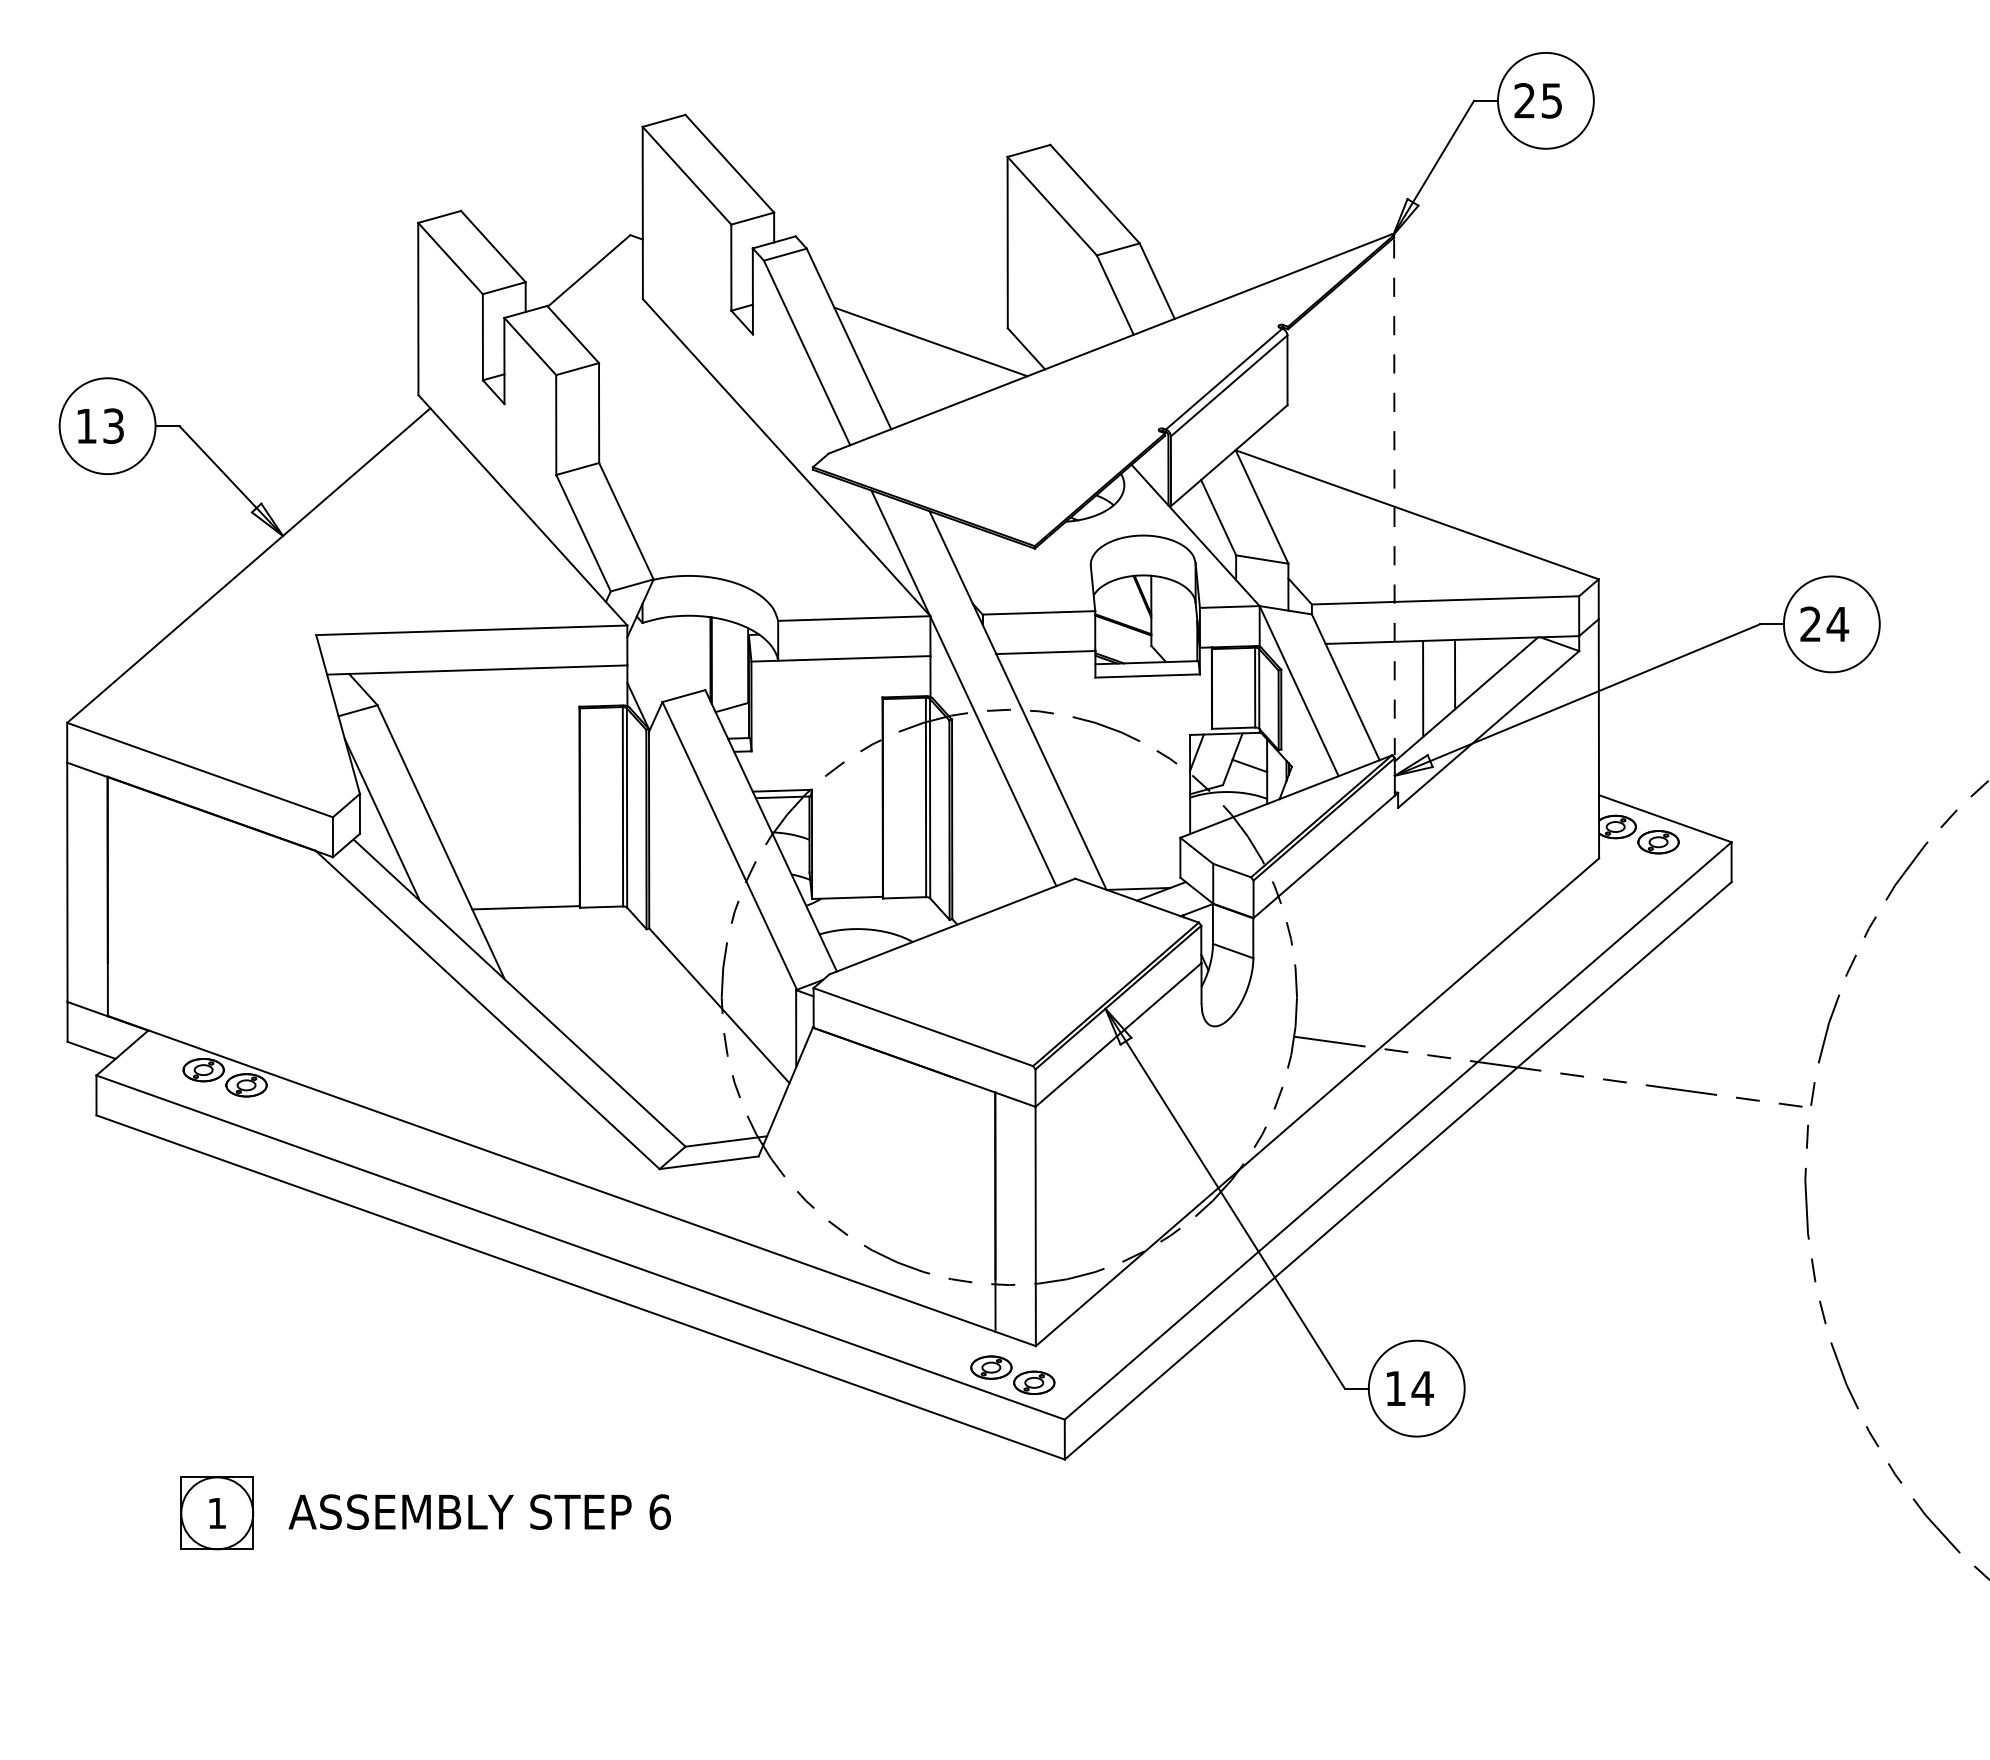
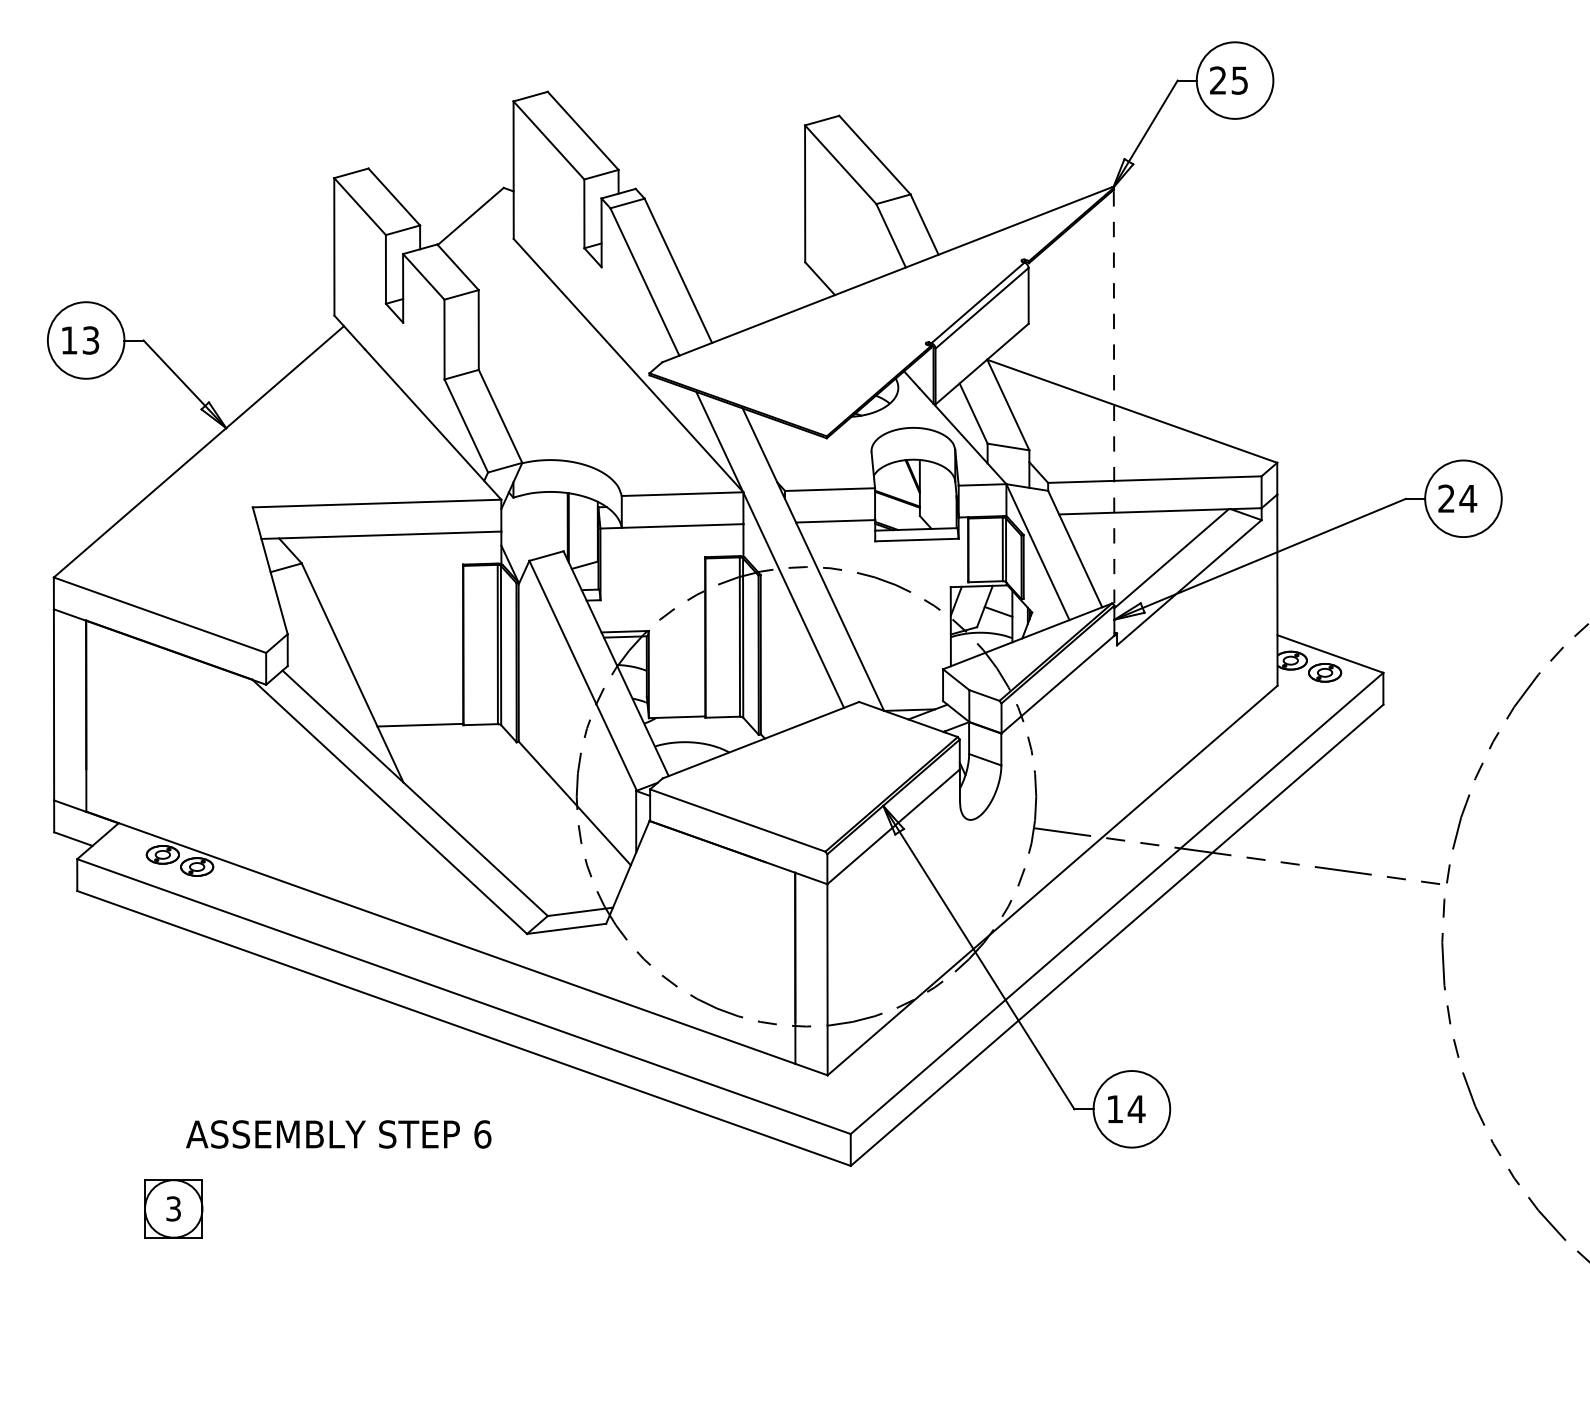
line: (930, 341) -> (743, 272), removed
line: (1455, 674) -> (1162, 538), removed
line: (1423, 688) -> (1137, 550), removed
line: (382, 819) -> (305, 654), removed
part: (1012, 1374) -> (808, 1098), removed
text: (479, 1511) -> (338, 1133), moved
text: (217, 1513) -> (173, 1209), 1 -> 3

